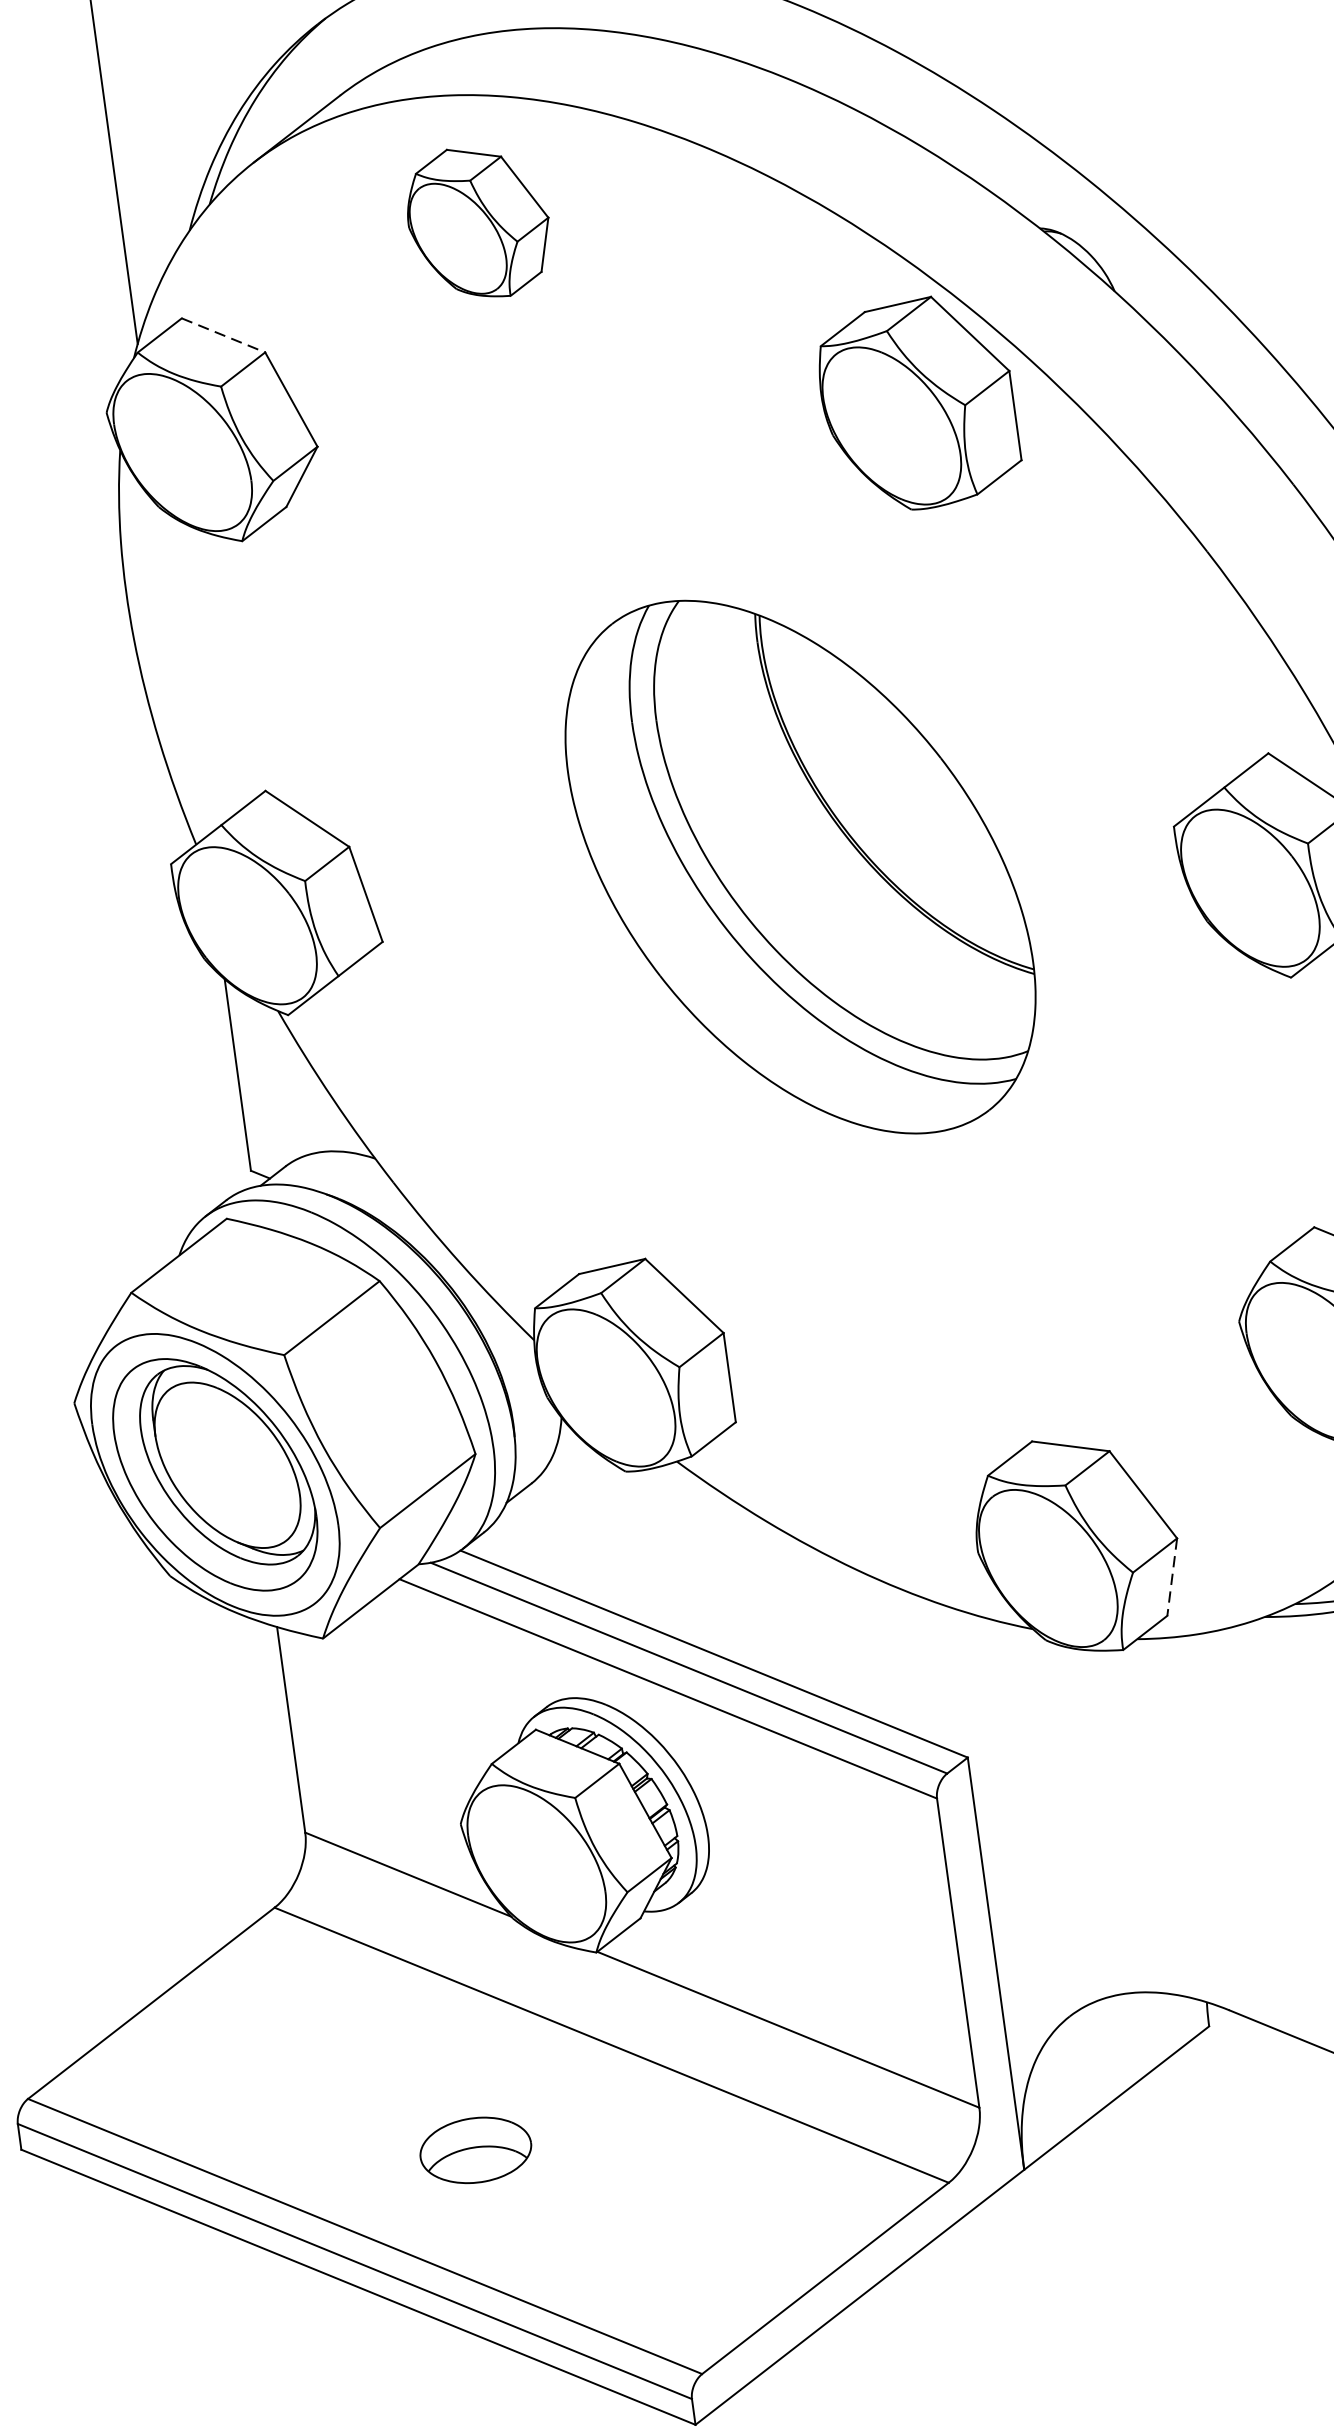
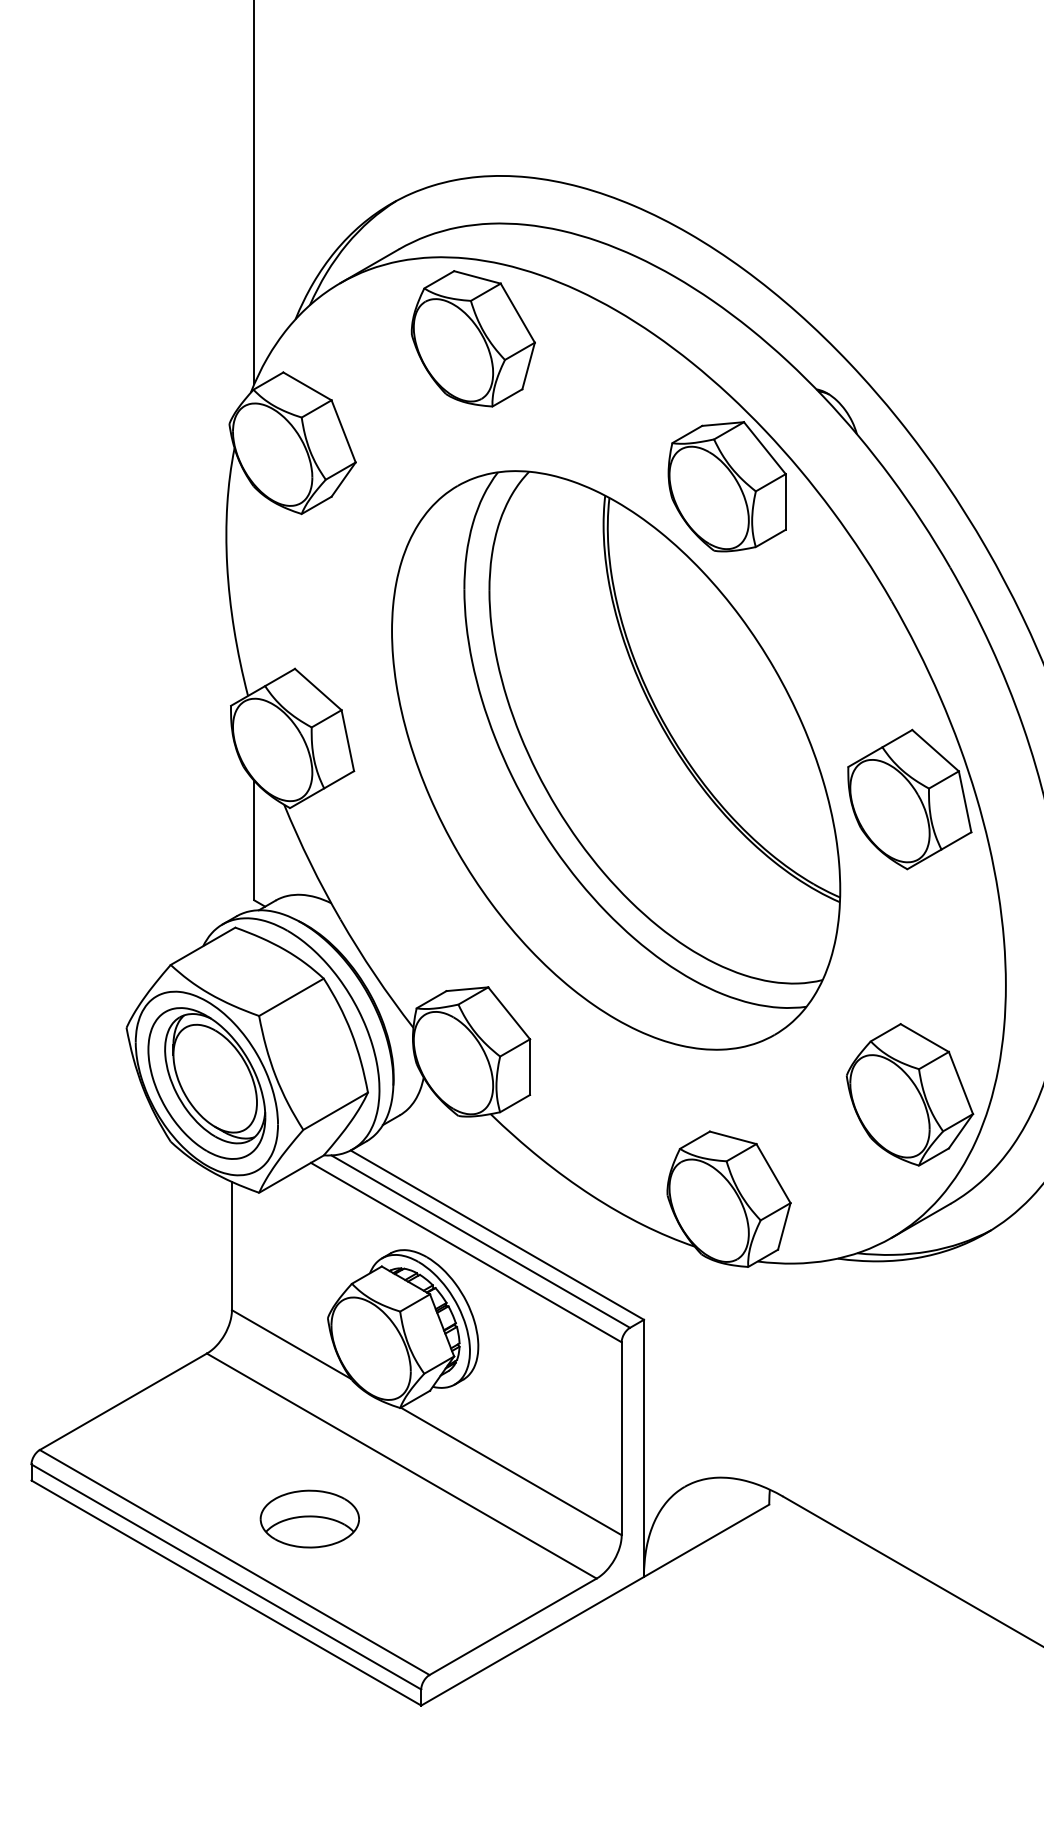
part: (477, 222) -> (472, 338), size x1.43
line: (223, 335) -> (307, 386), dashed -> solid
part: (800, 867) -> (616, 760), size x1.67
line: (1172, 1577) -> (784, 1226), dashed -> solid
part: (475, 2149) -> (309, 1518), size x1.43

